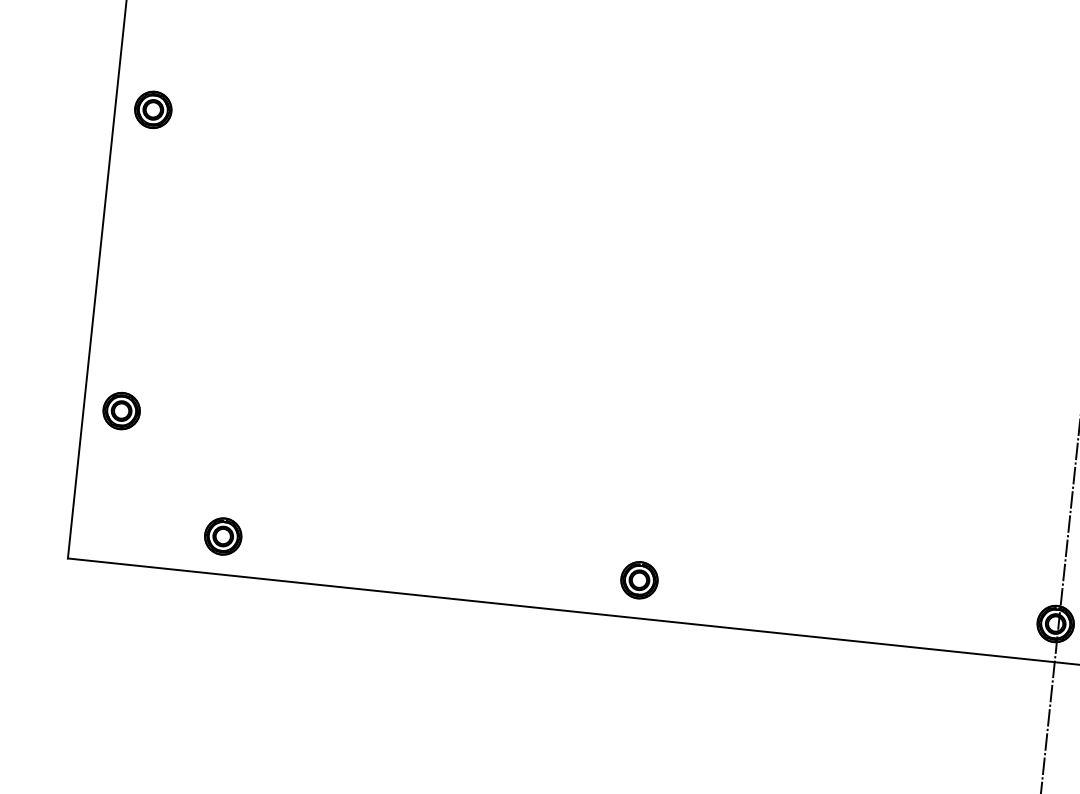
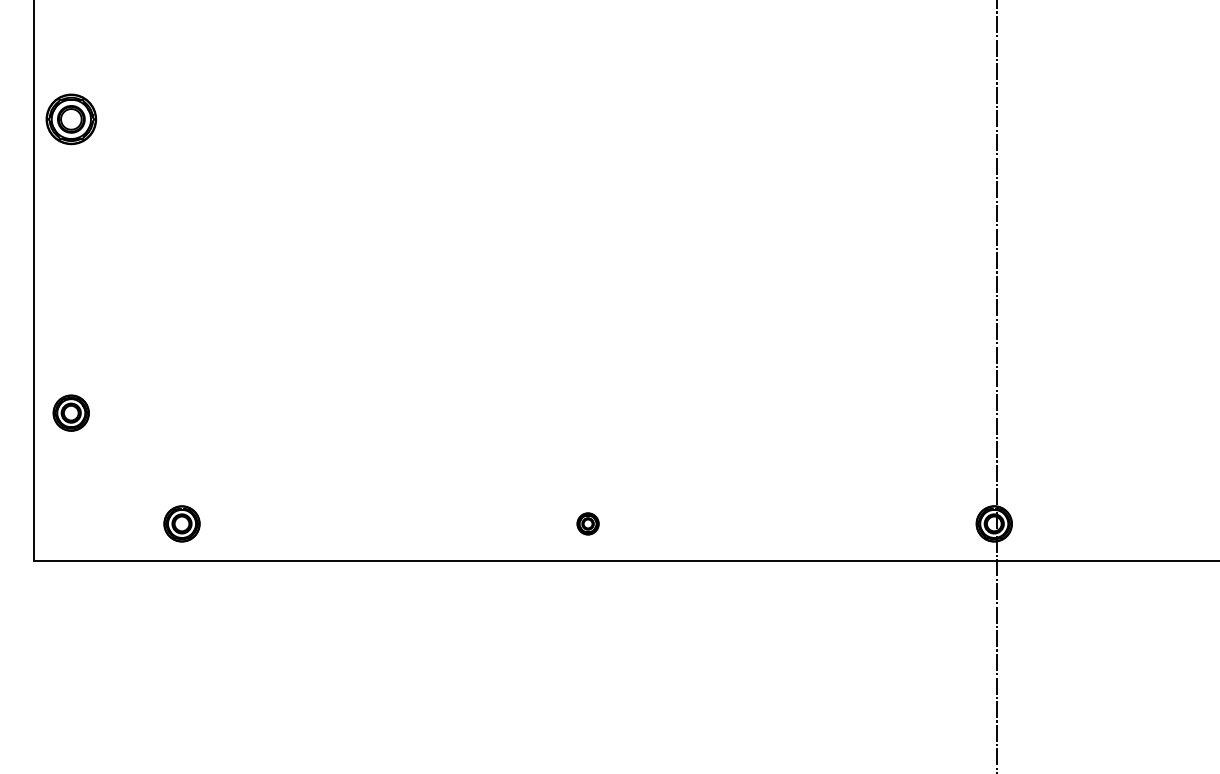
part: (152, 109) -> (70, 118), size x1.4
part: (638, 579) -> (587, 523), size x0.6

